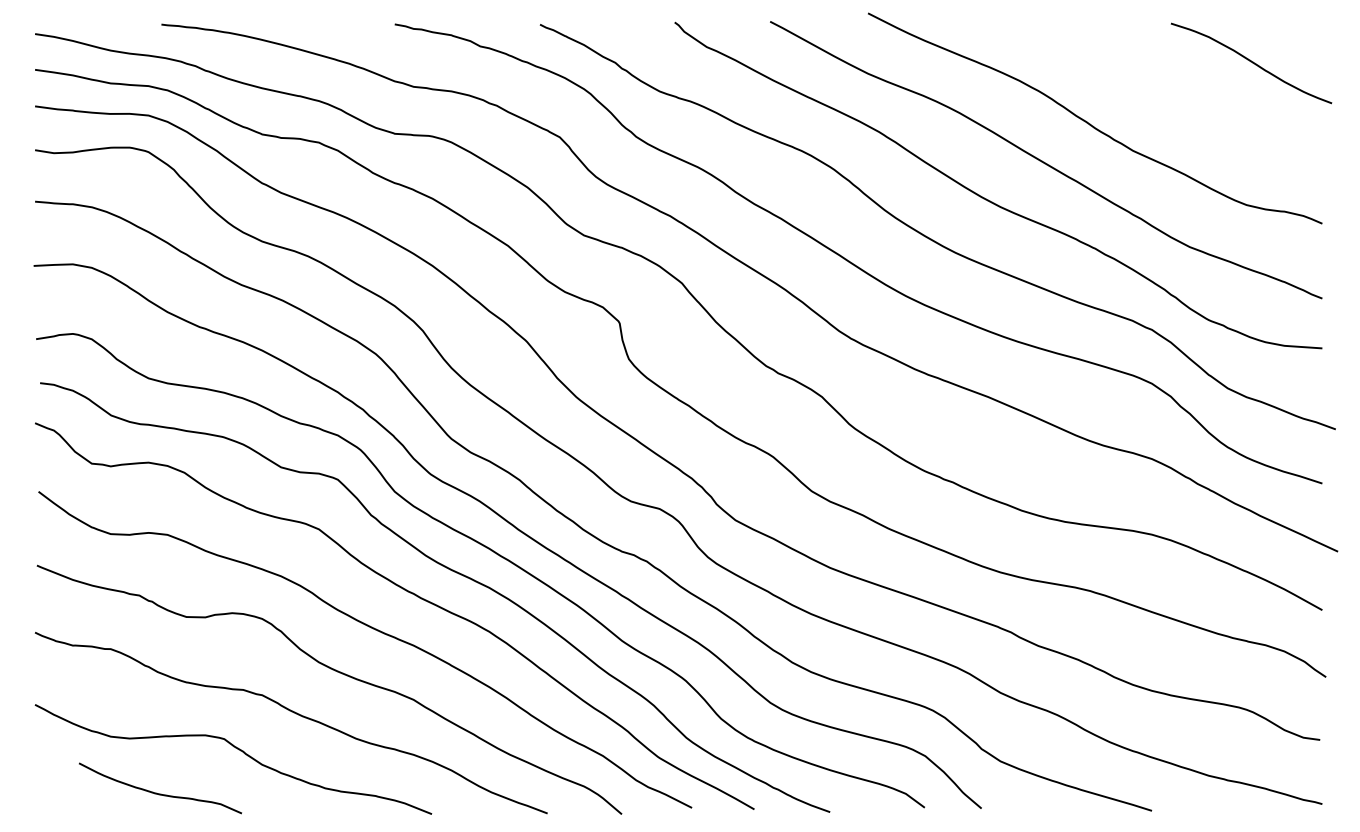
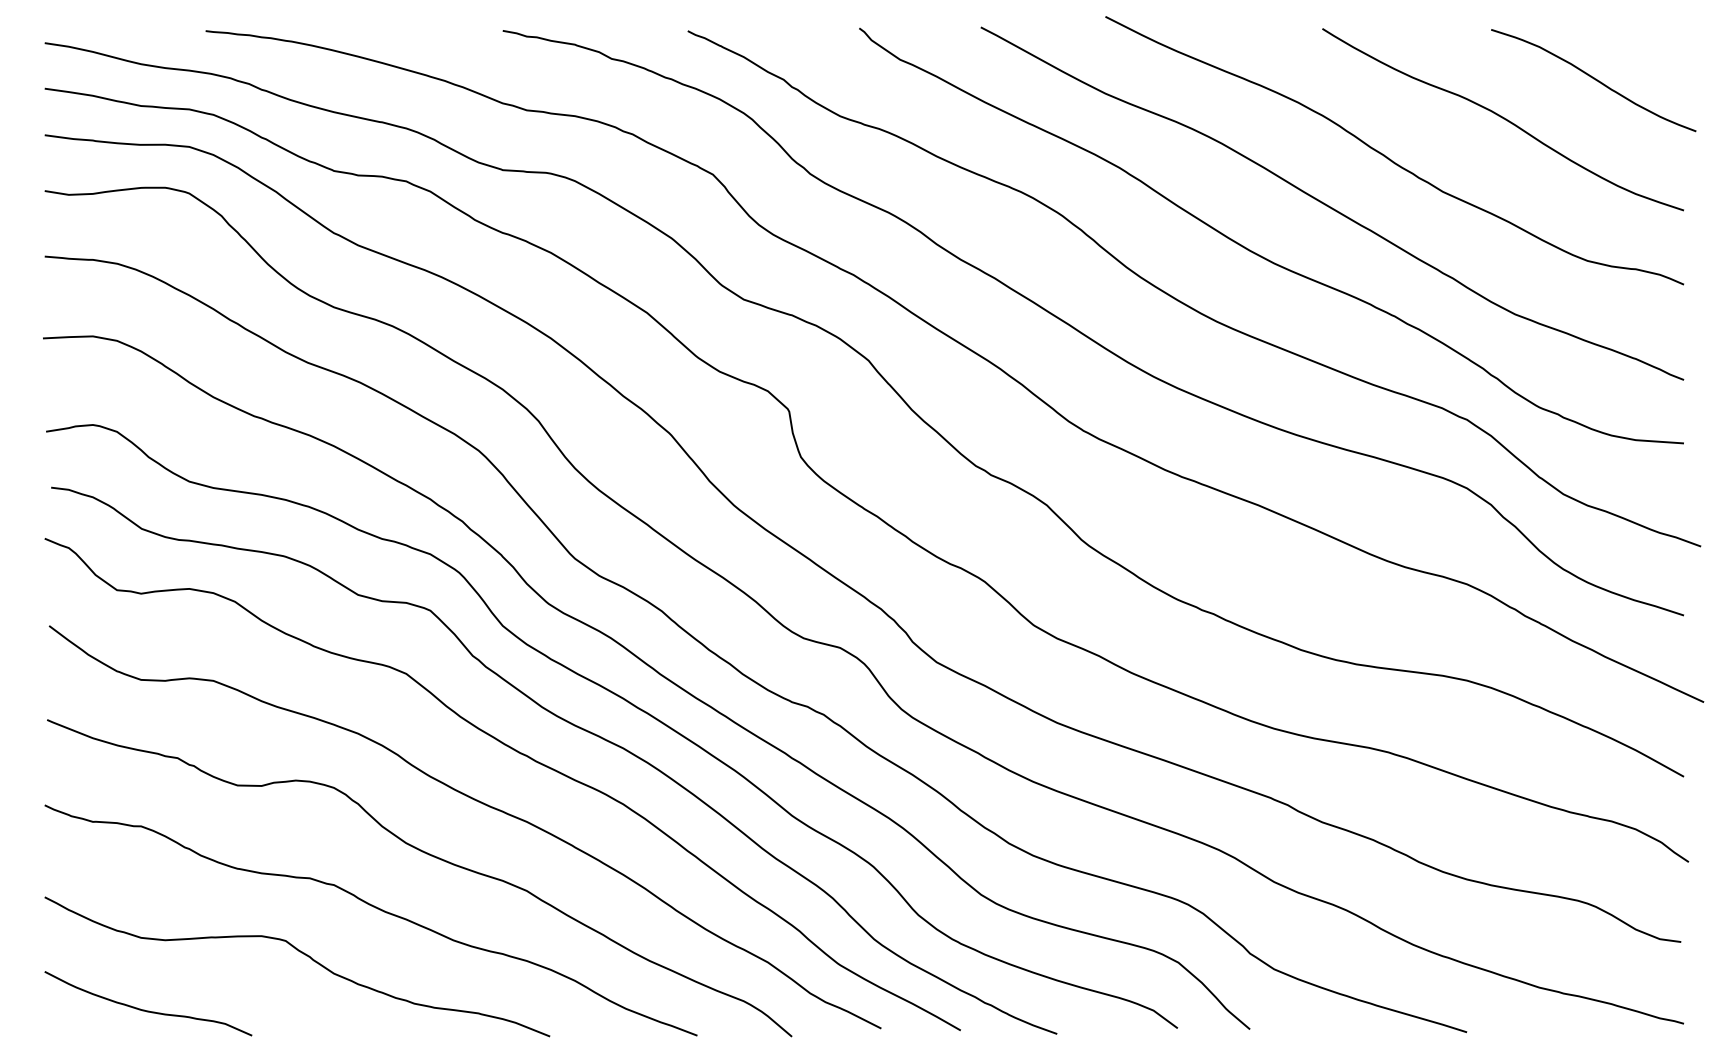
curve: (1179, 93) -> (1502, 118), added
curve: (160, 793) -> (148, 1010), moved

